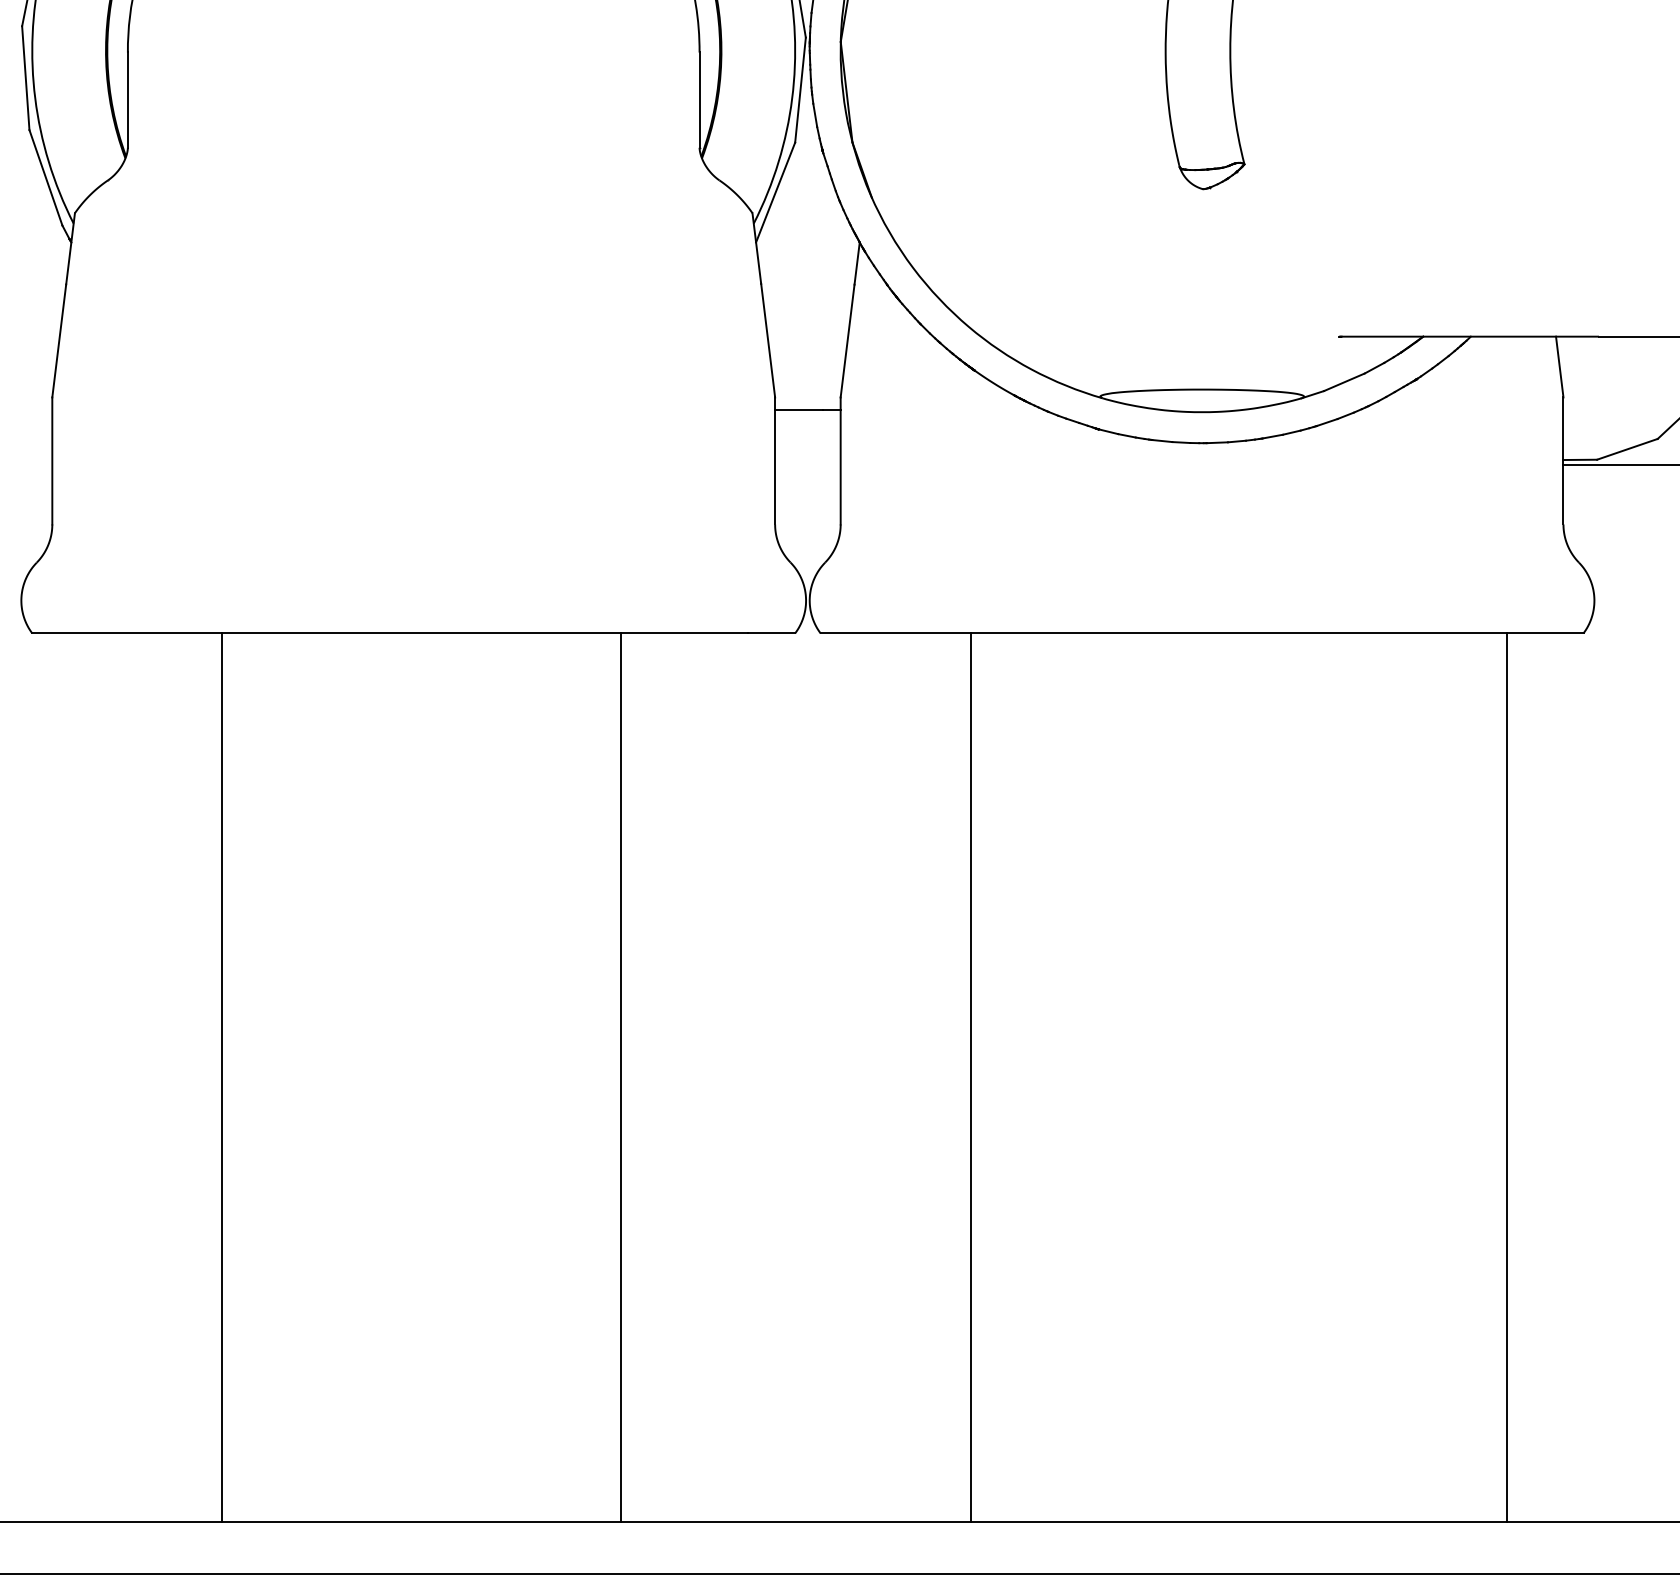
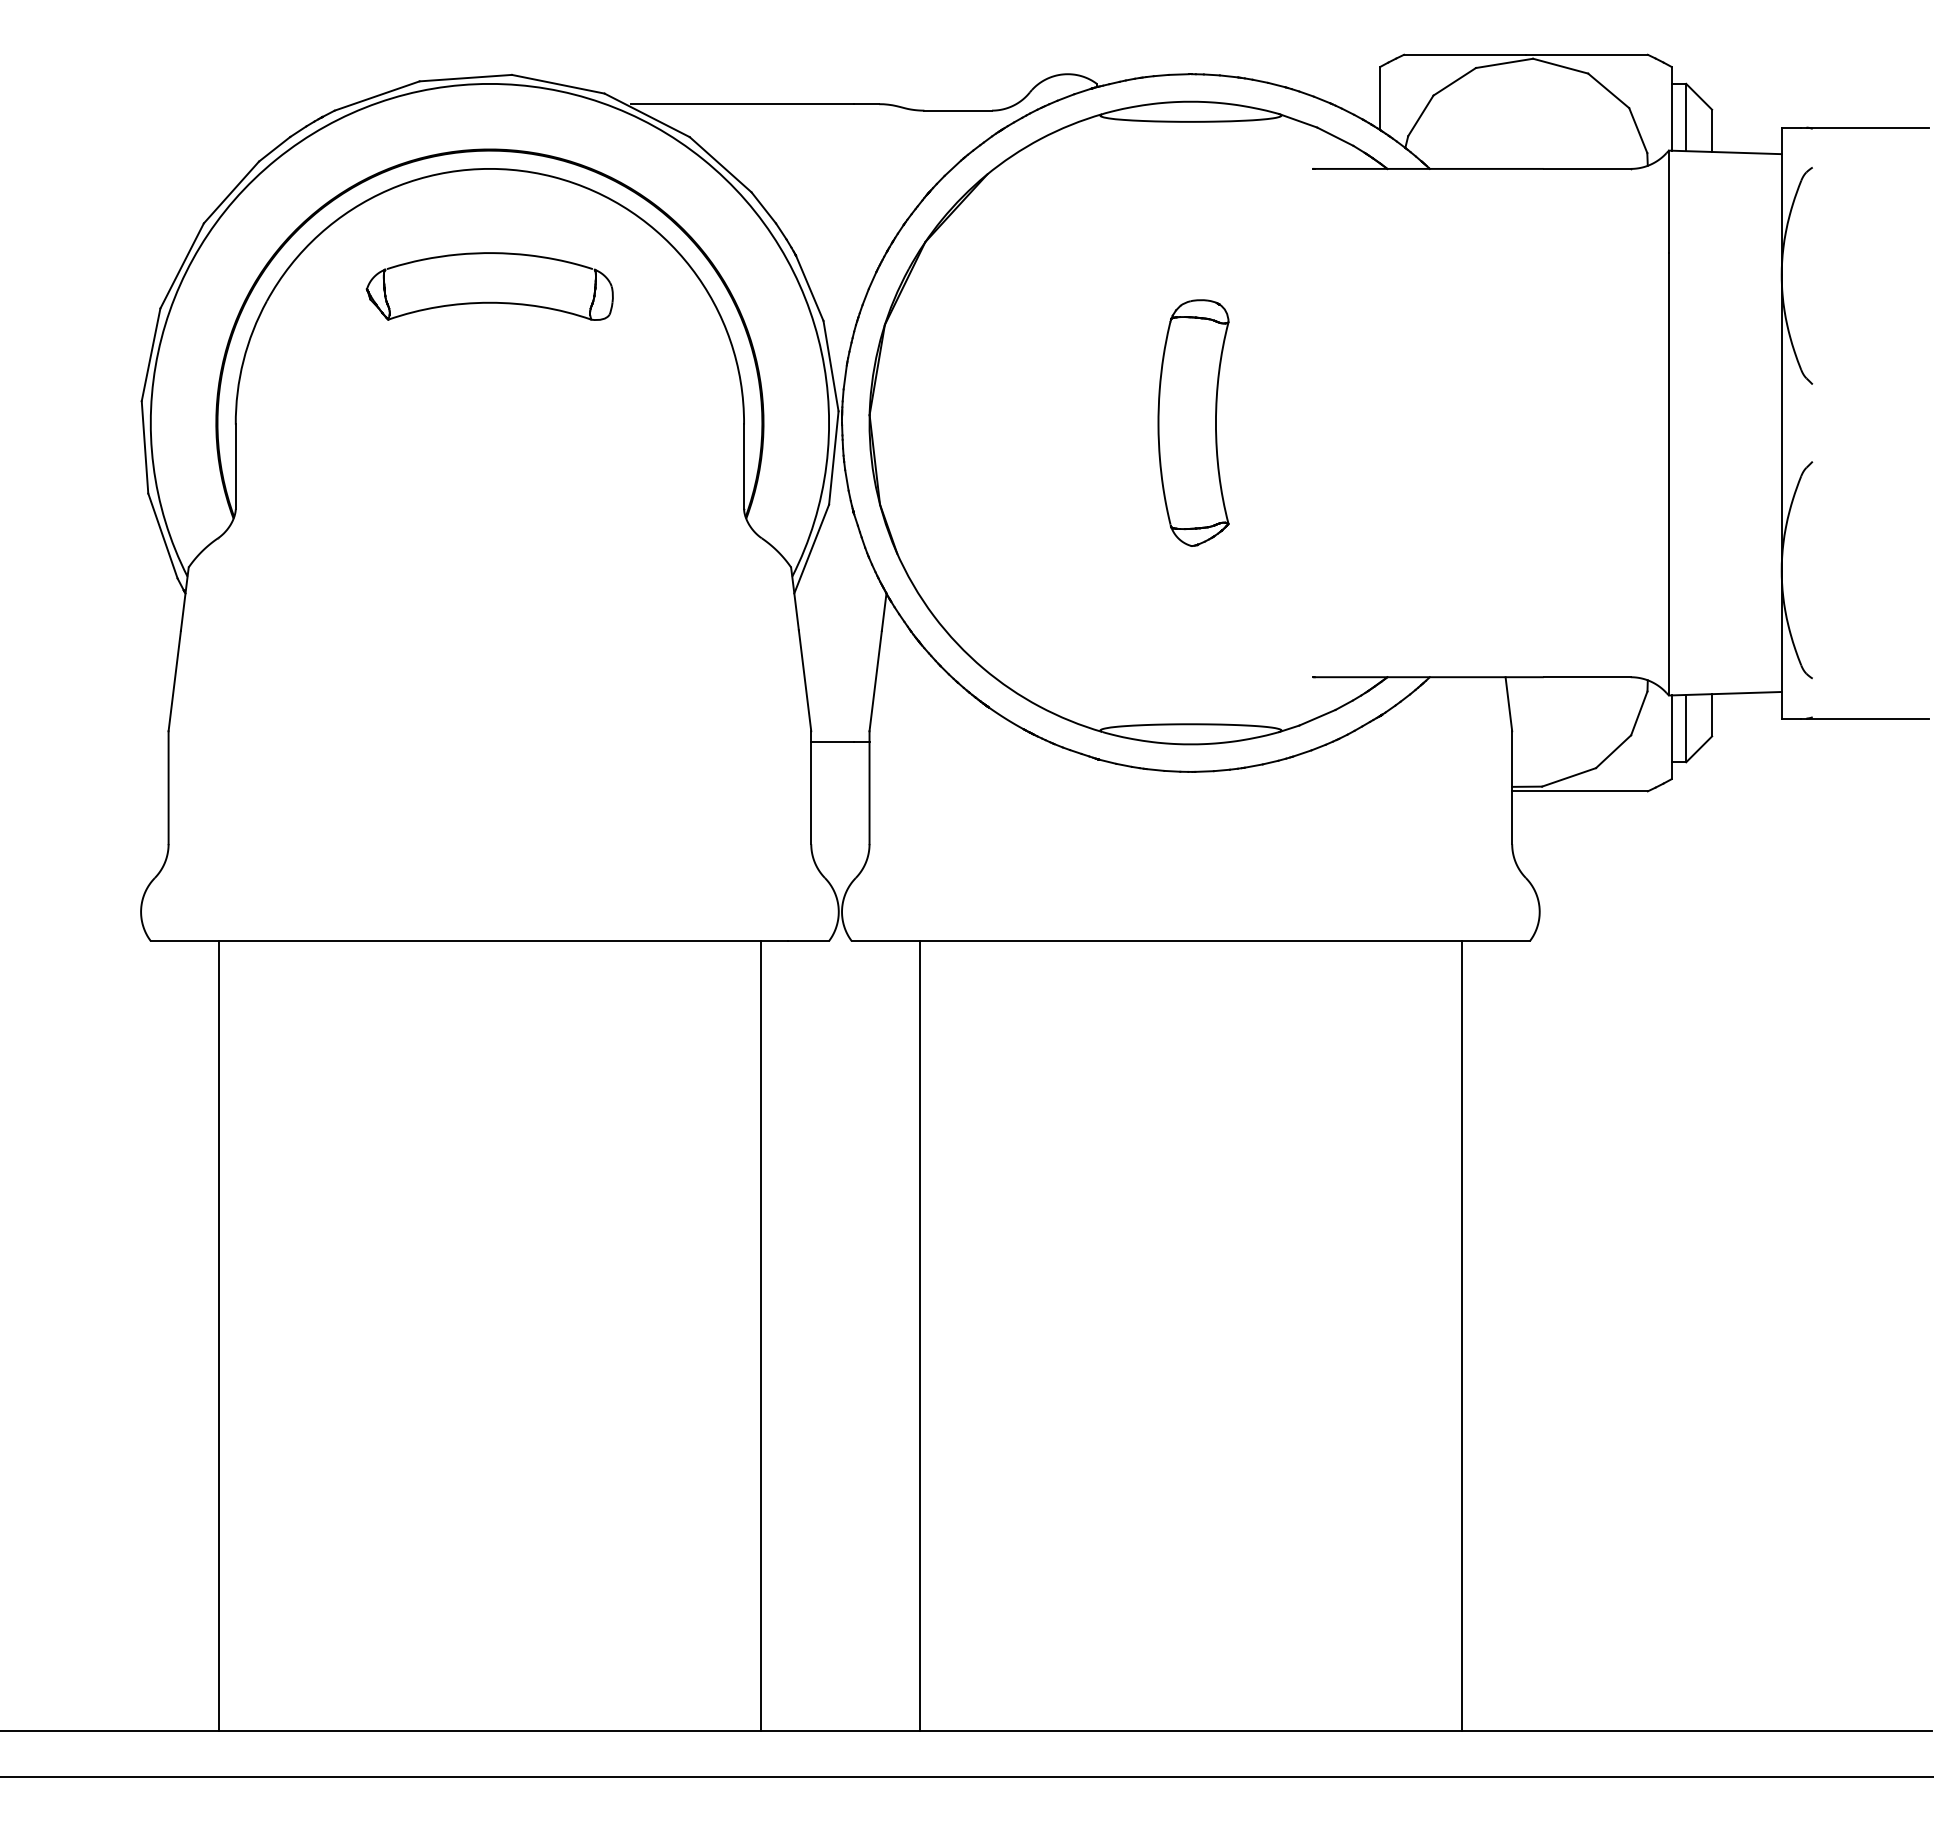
line: (222, 1078) -> (218, 1336), moved
line: (621, 1078) -> (761, 1336), moved
line: (971, 1078) -> (919, 1336), moved

